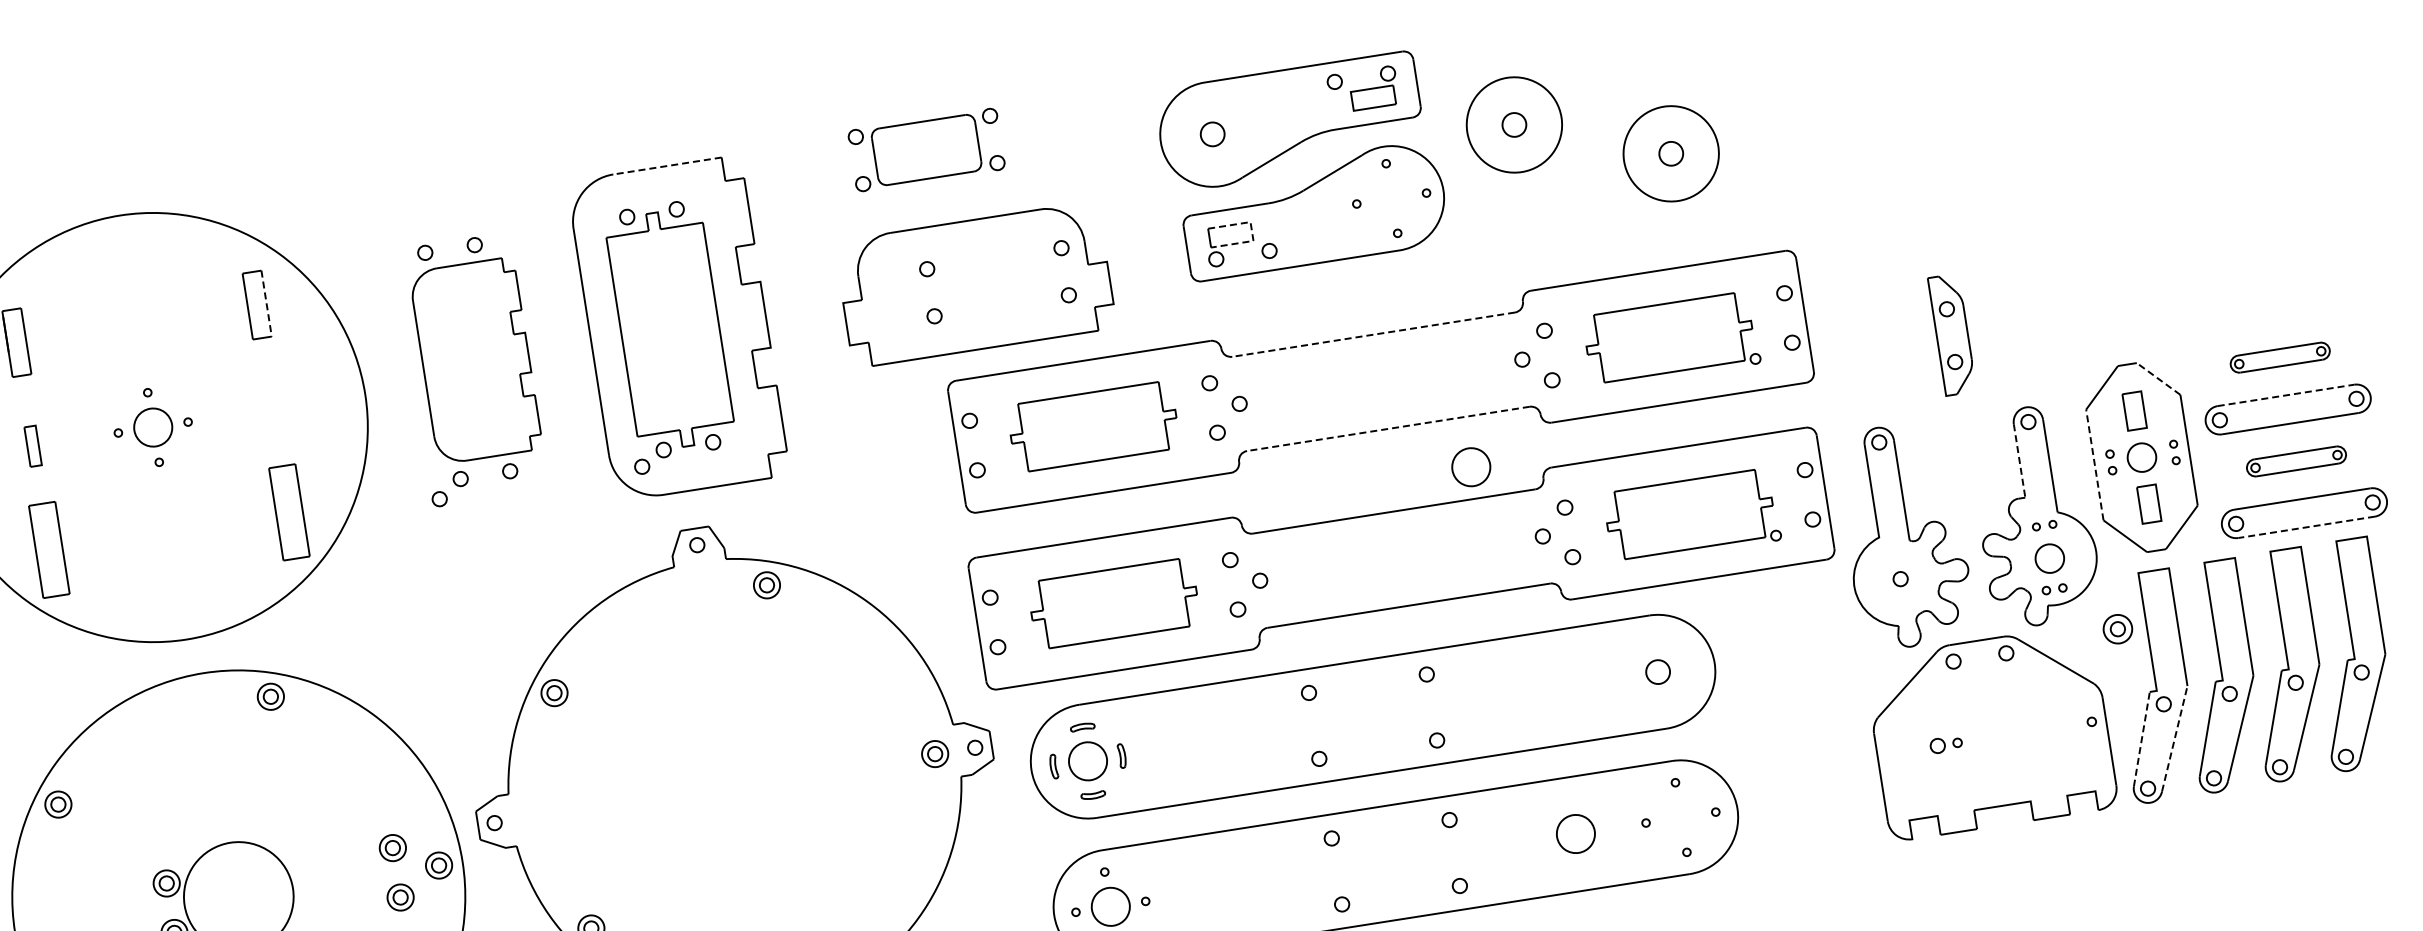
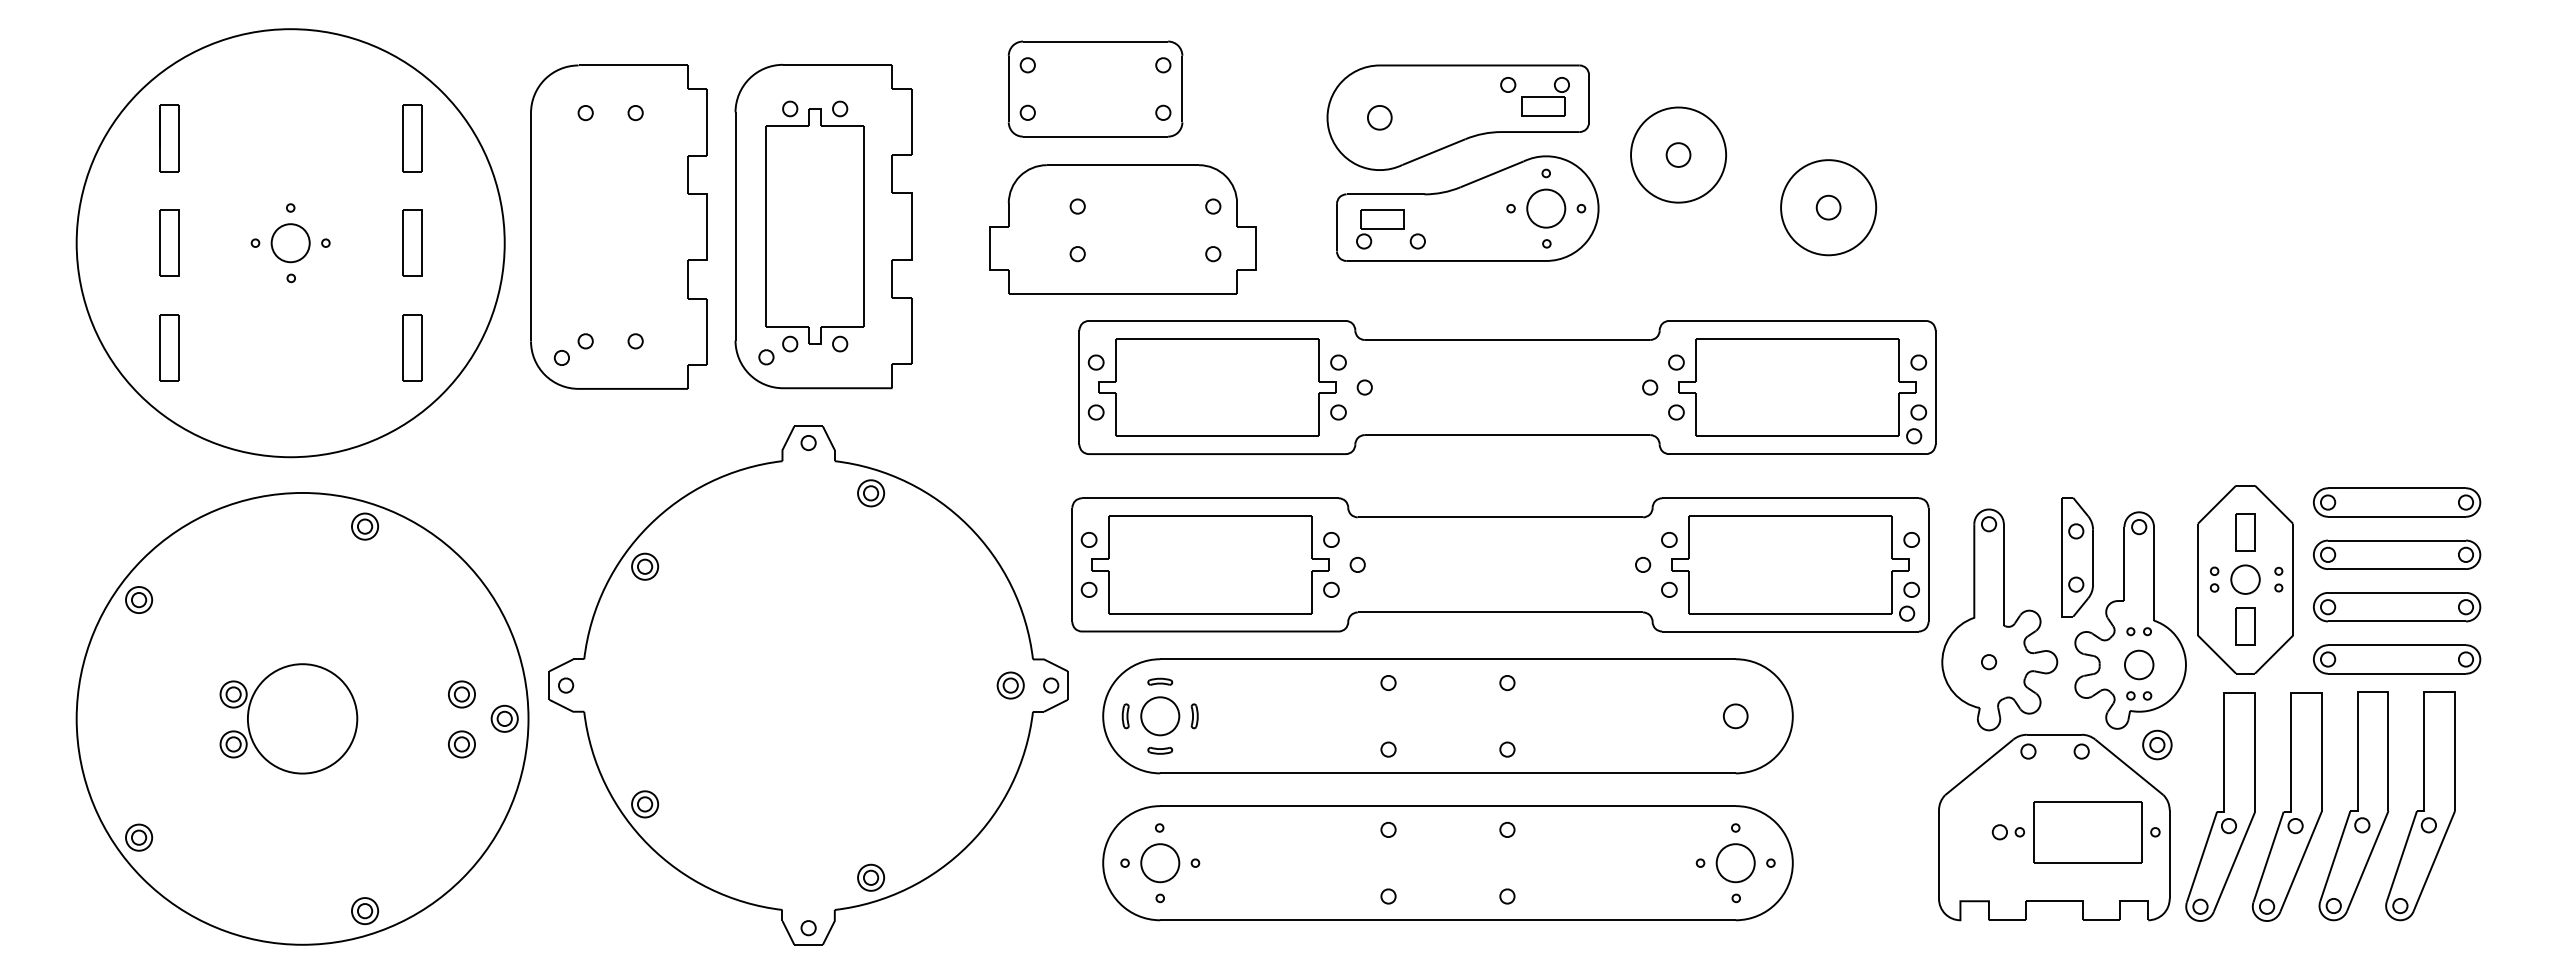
part: (926, 149) -> (1095, 88), size x1.67
line: (667, 165) -> (837, 64), dashed -> solid
line: (1251, 231) -> (1403, 219), dashed -> solid
line: (266, 304) -> (421, 139), dashed -> solid
line: (1373, 334) -> (1507, 339), dashed -> solid
part: (1952, 334) -> (2077, 557), moved
part: (1671, 340) -> (1800, 391), size x1.43
part: (2280, 357) -> (2397, 502), size x1.67
part: (475, 360) -> (618, 226), size x1.67
line: (2158, 378) -> (2274, 504), dashed -> solid
line: (2286, 395) -> (2397, 540), dashed -> solid
part: (273, 407) -> (412, 242), added
part: (1093, 426) -> (1217, 387), size x1.43
line: (1388, 429) -> (1507, 435), dashed -> solid
part: (33, 445) -> (169, 242), size x1.67
line: (2019, 461) -> (2124, 564), dashed -> solid
part: (2296, 461) -> (2397, 607), size x1.67
line: (2094, 464) -> (2197, 579), dashed -> solid
part: (1471, 467) -> (1546, 208), moved
part: (290, 511) -> (412, 347), size x0.71
part: (1692, 516) -> (1793, 568), size x1.43
line: (2307, 527) -> (2397, 673), dashed -> solid
part: (49, 549) -> (169, 347), size x0.71
part: (1114, 603) -> (1210, 564), size x1.43
part: (2117, 628) -> (2157, 744), moved
part: (2024, 732) -> (2087, 832), added
line: (2174, 738) -> (2234, 861), dashed -> solid
line: (2141, 739) -> (2201, 857), dashed -> solid
part: (1575, 834) -> (1735, 863), moved

